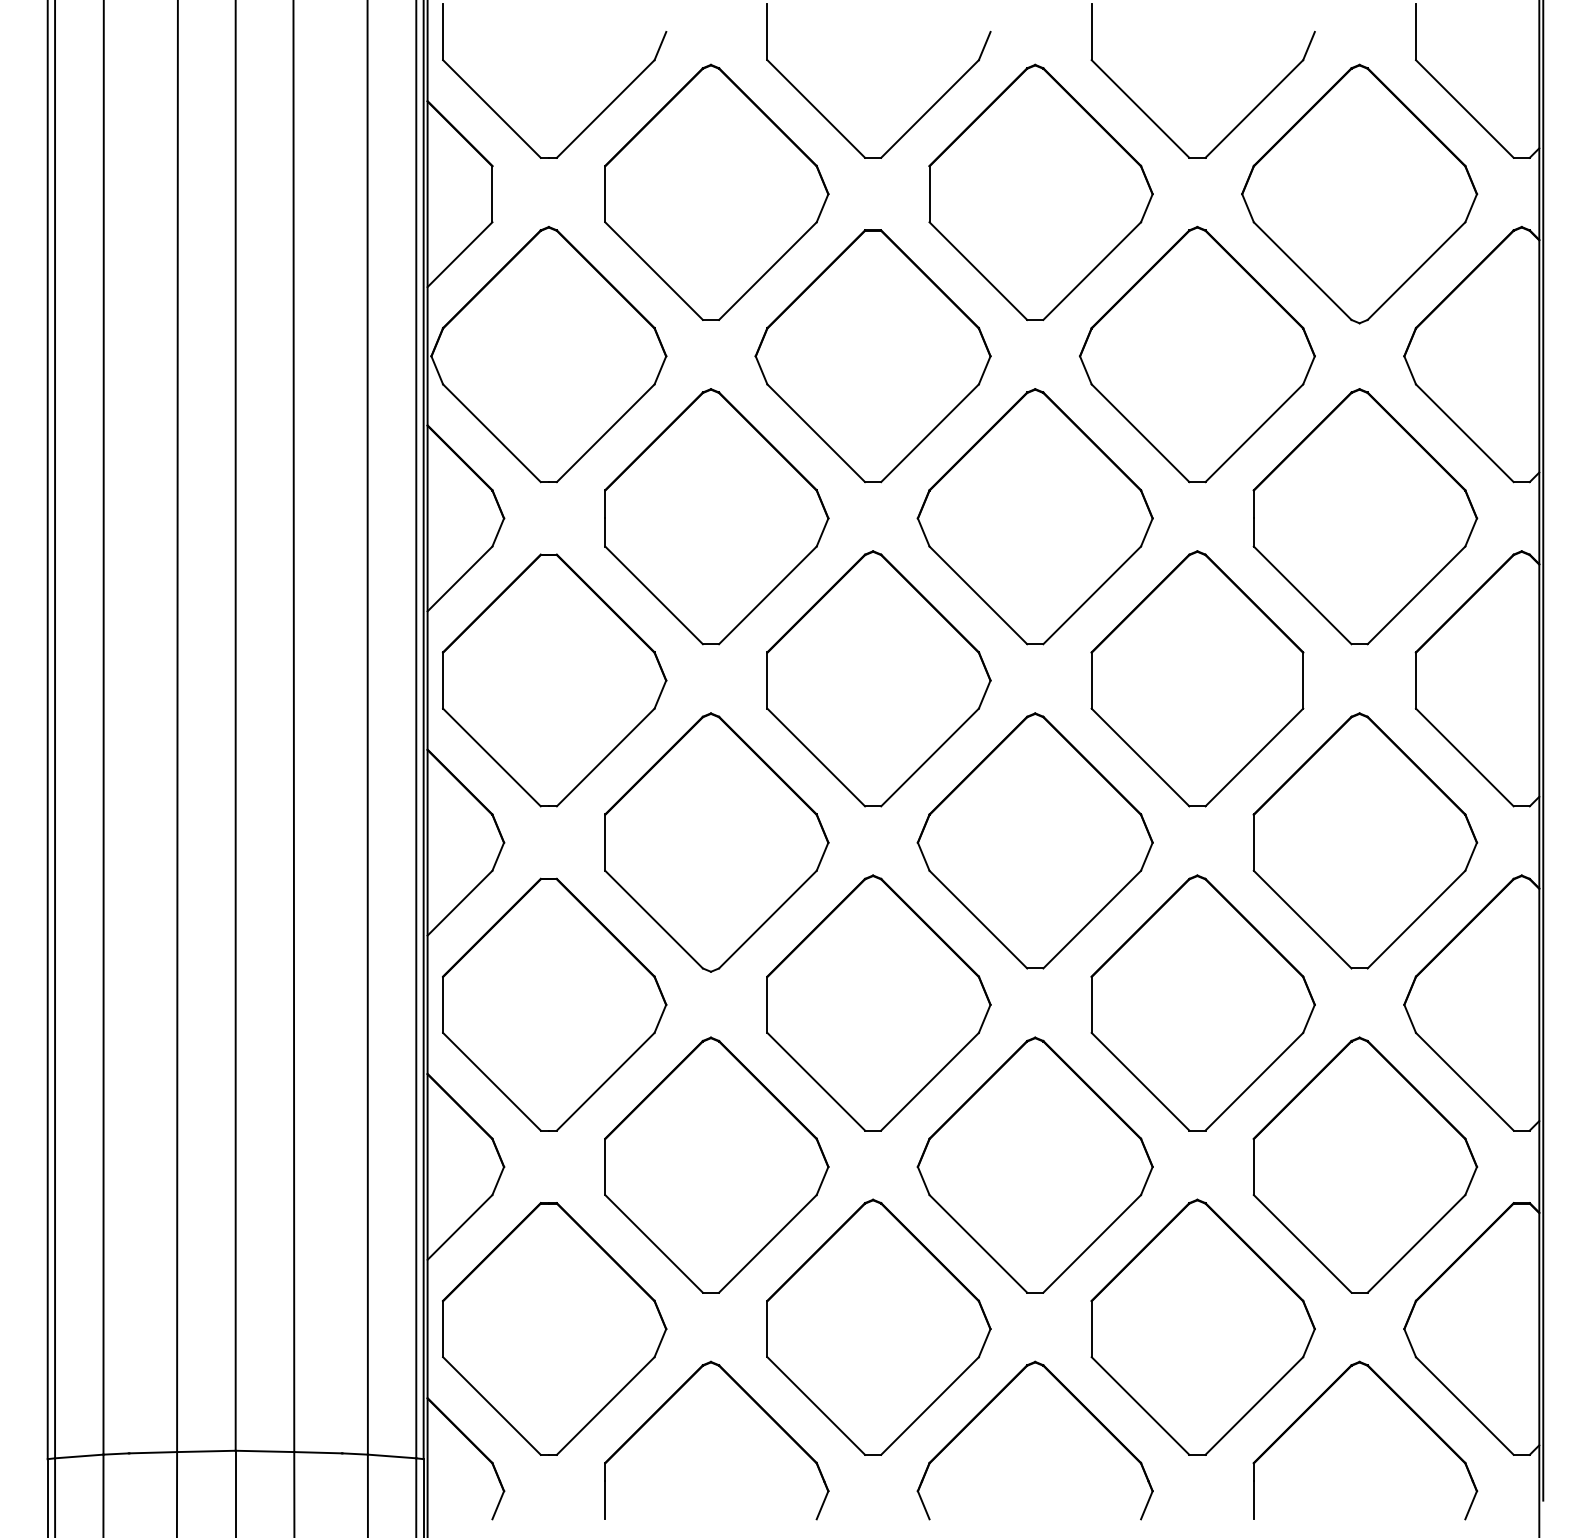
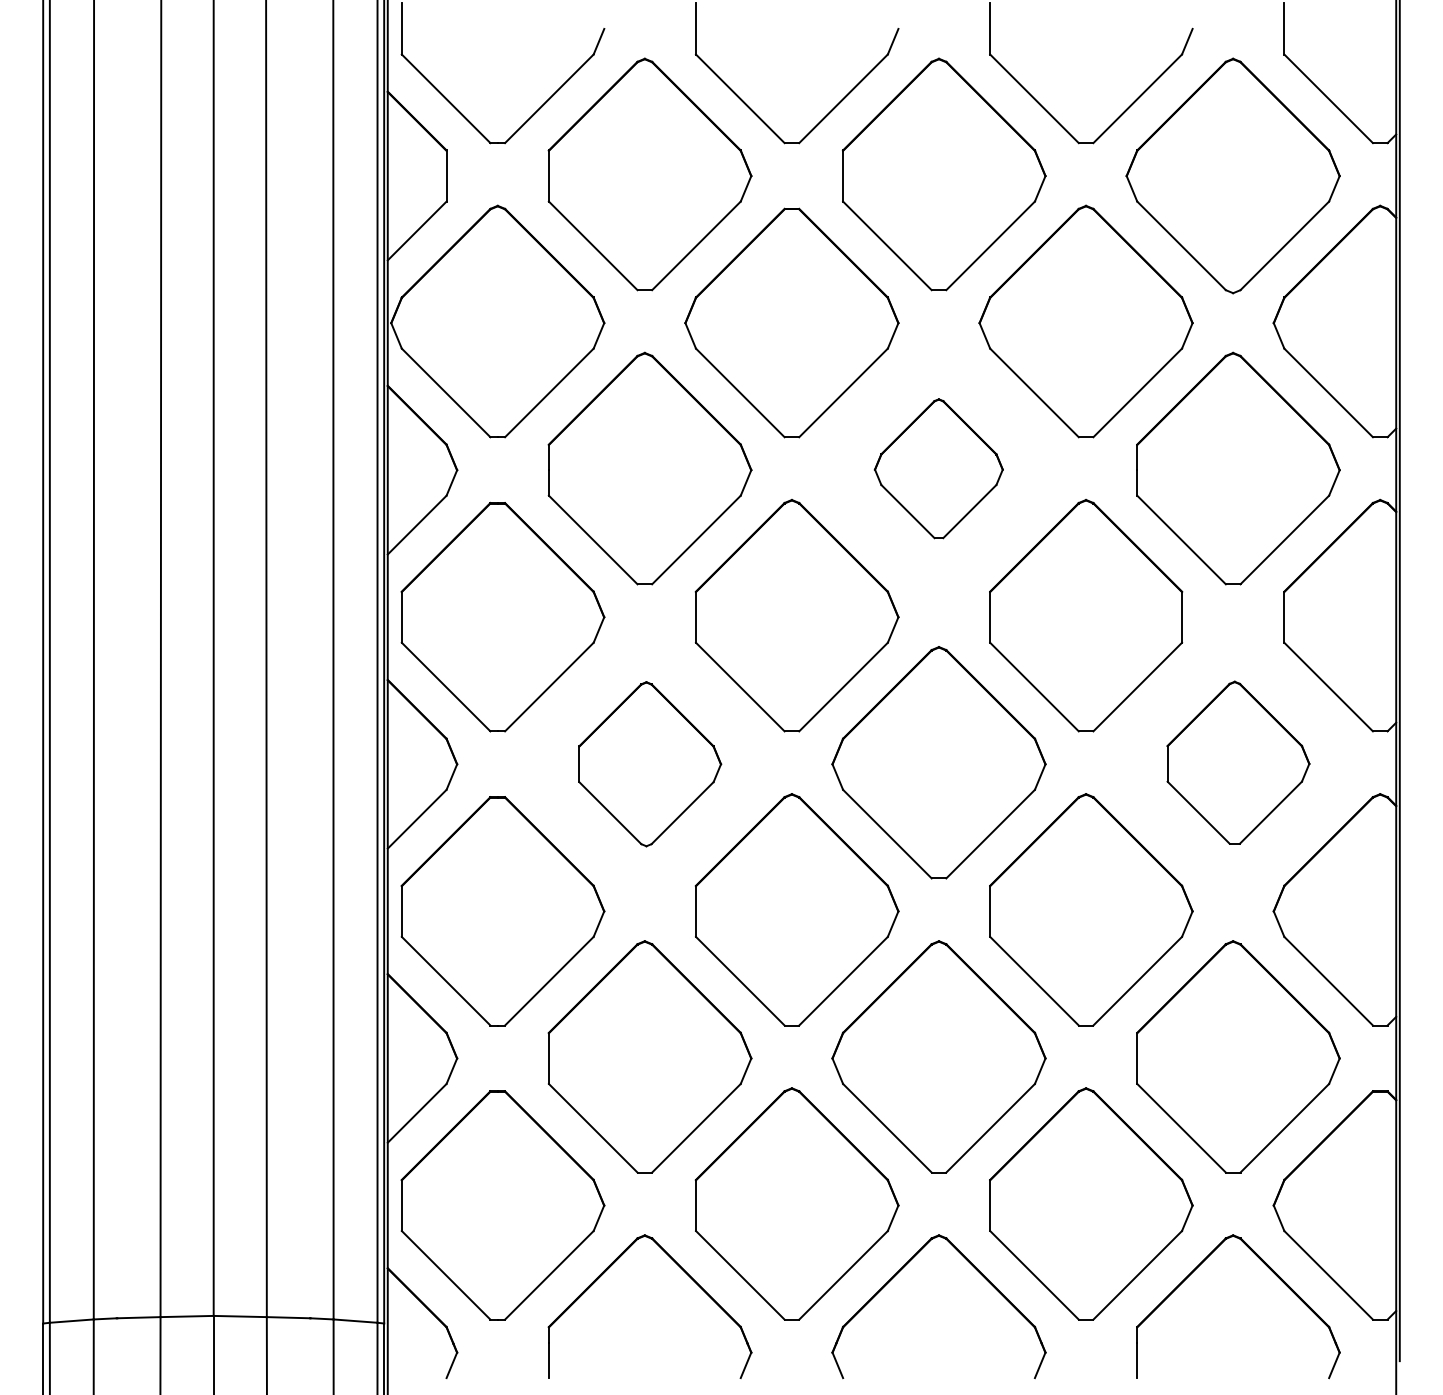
part: (1034, 516) -> (938, 468), size x0.6
part: (1365, 840) -> (1238, 762), size x0.7
part: (716, 842) -> (649, 764), size x0.7

